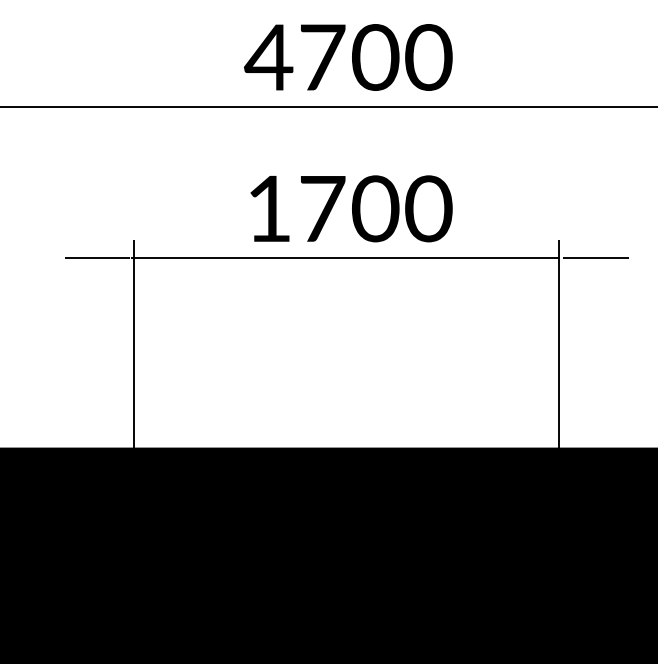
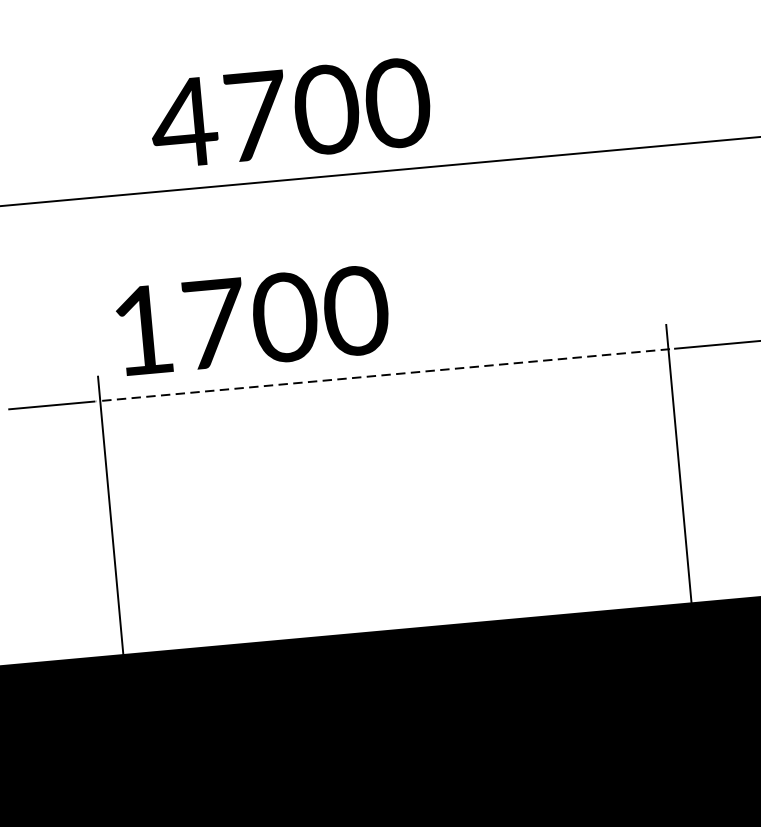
text: (348, 57) -> (290, 113), moved
text: (351, 208) -> (252, 319), moved
line: (345, 258) -> (383, 375), solid -> dashed

